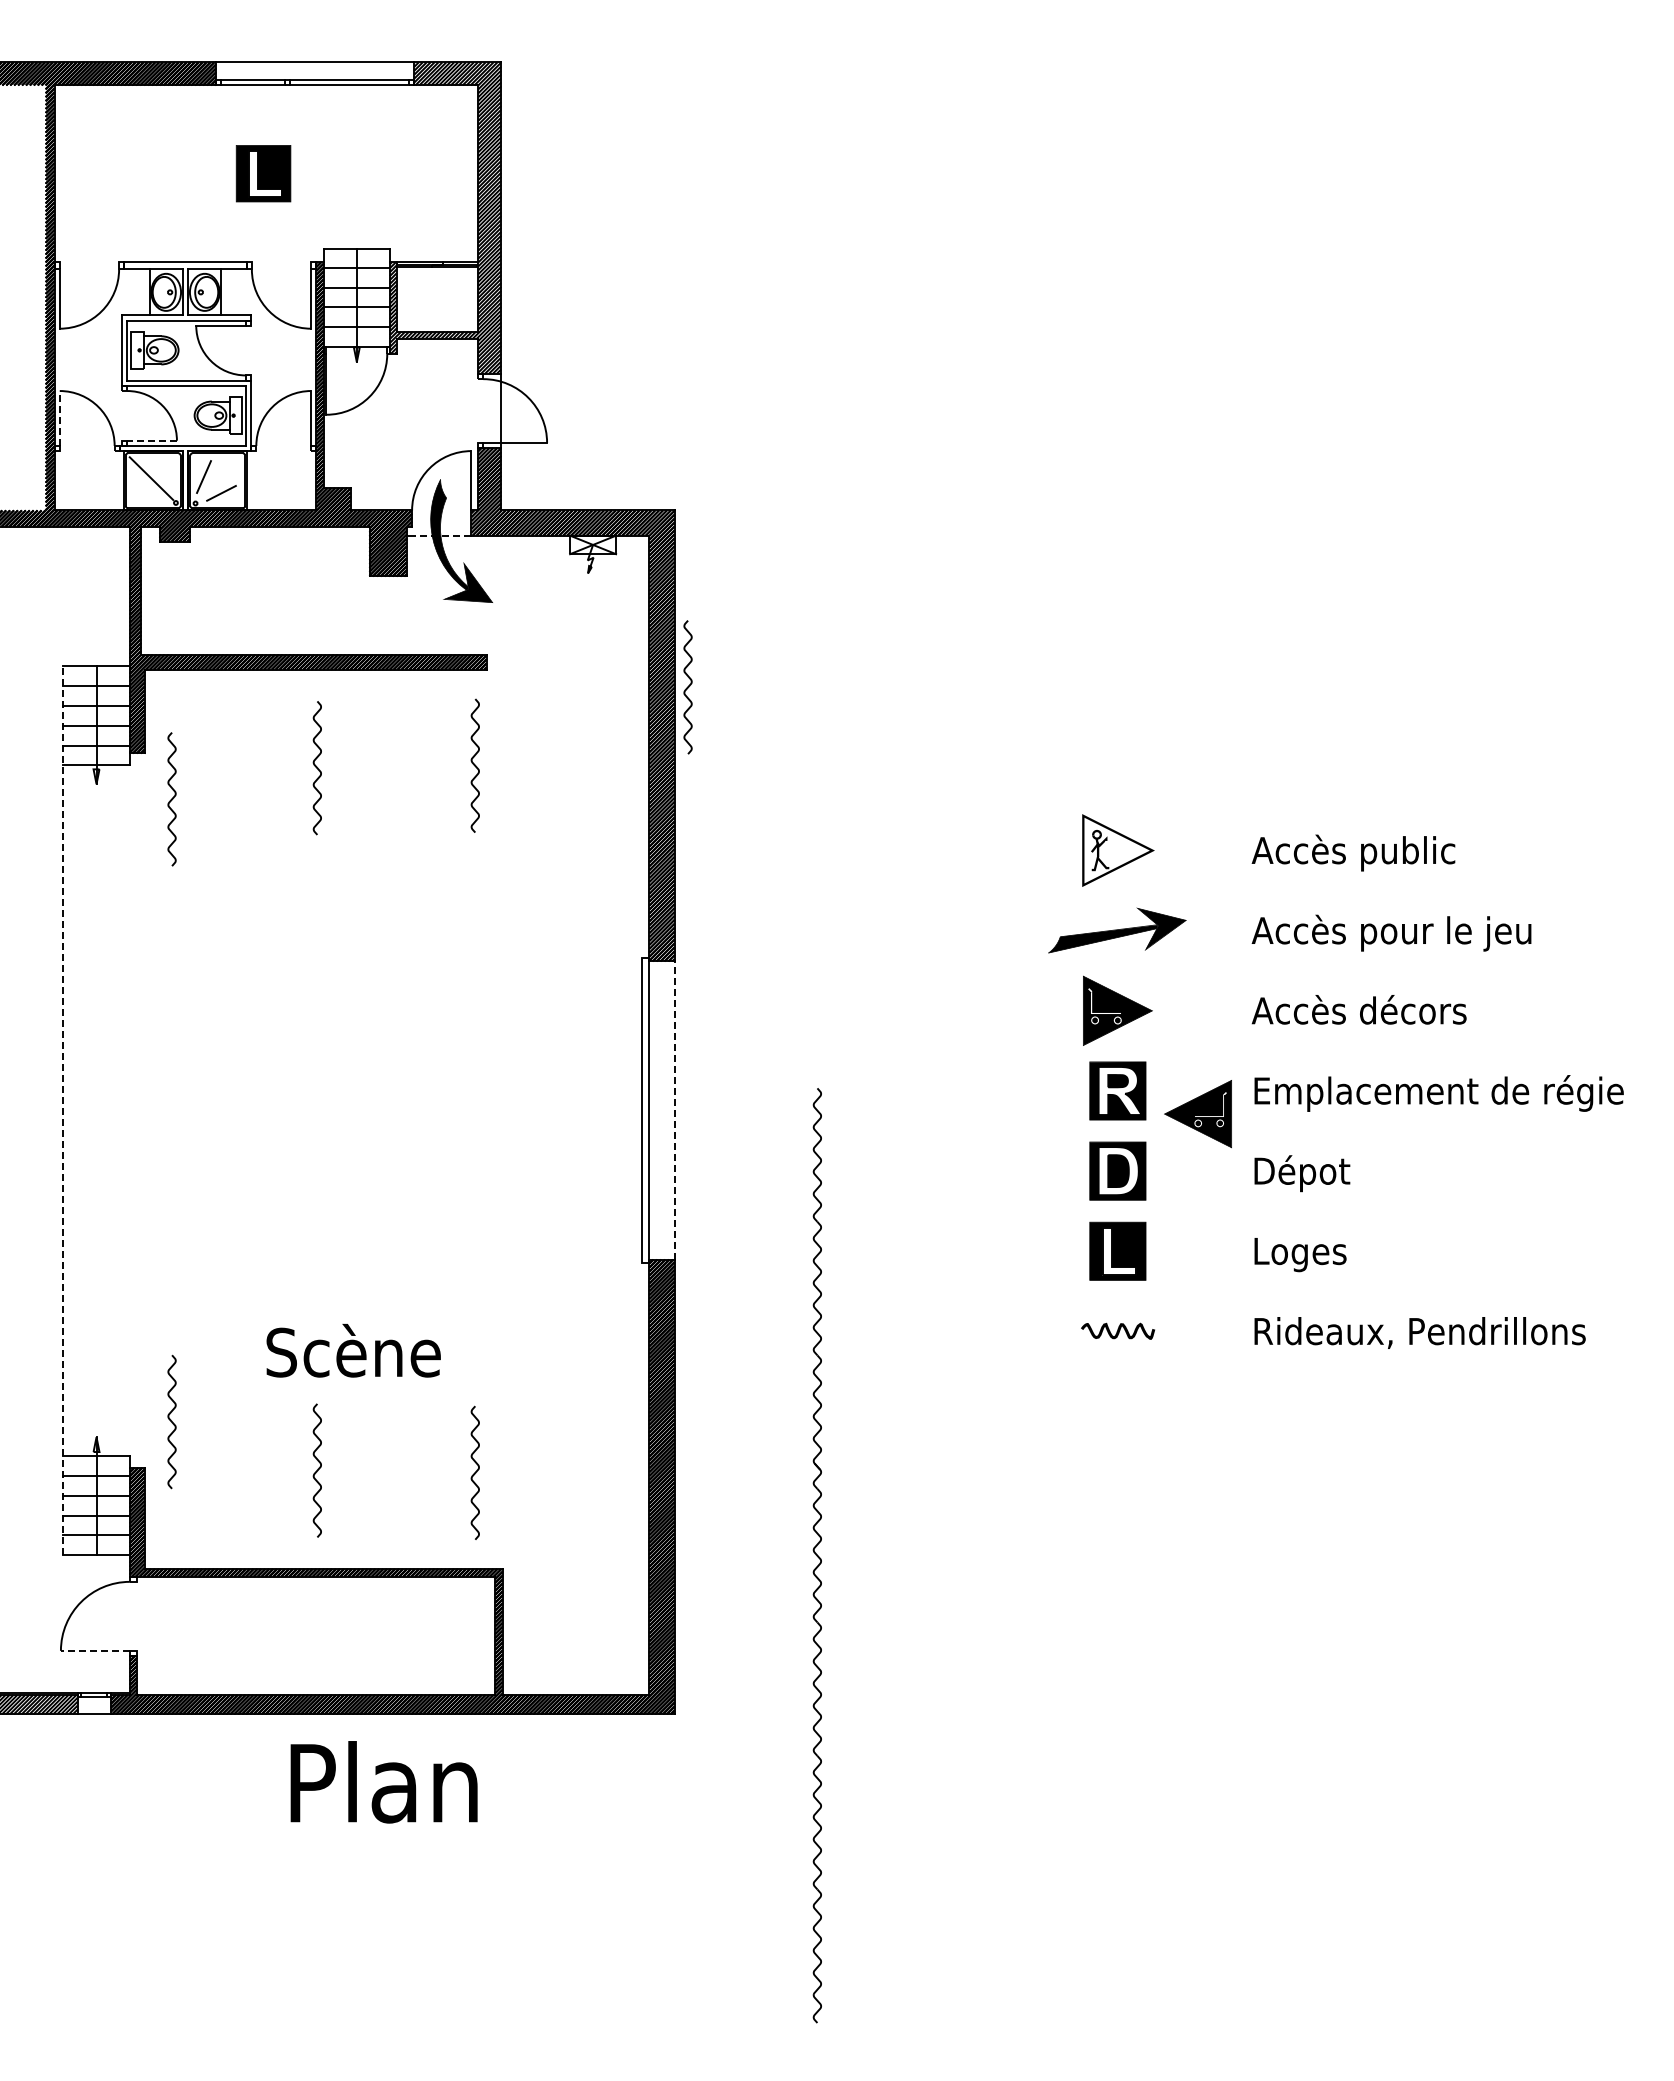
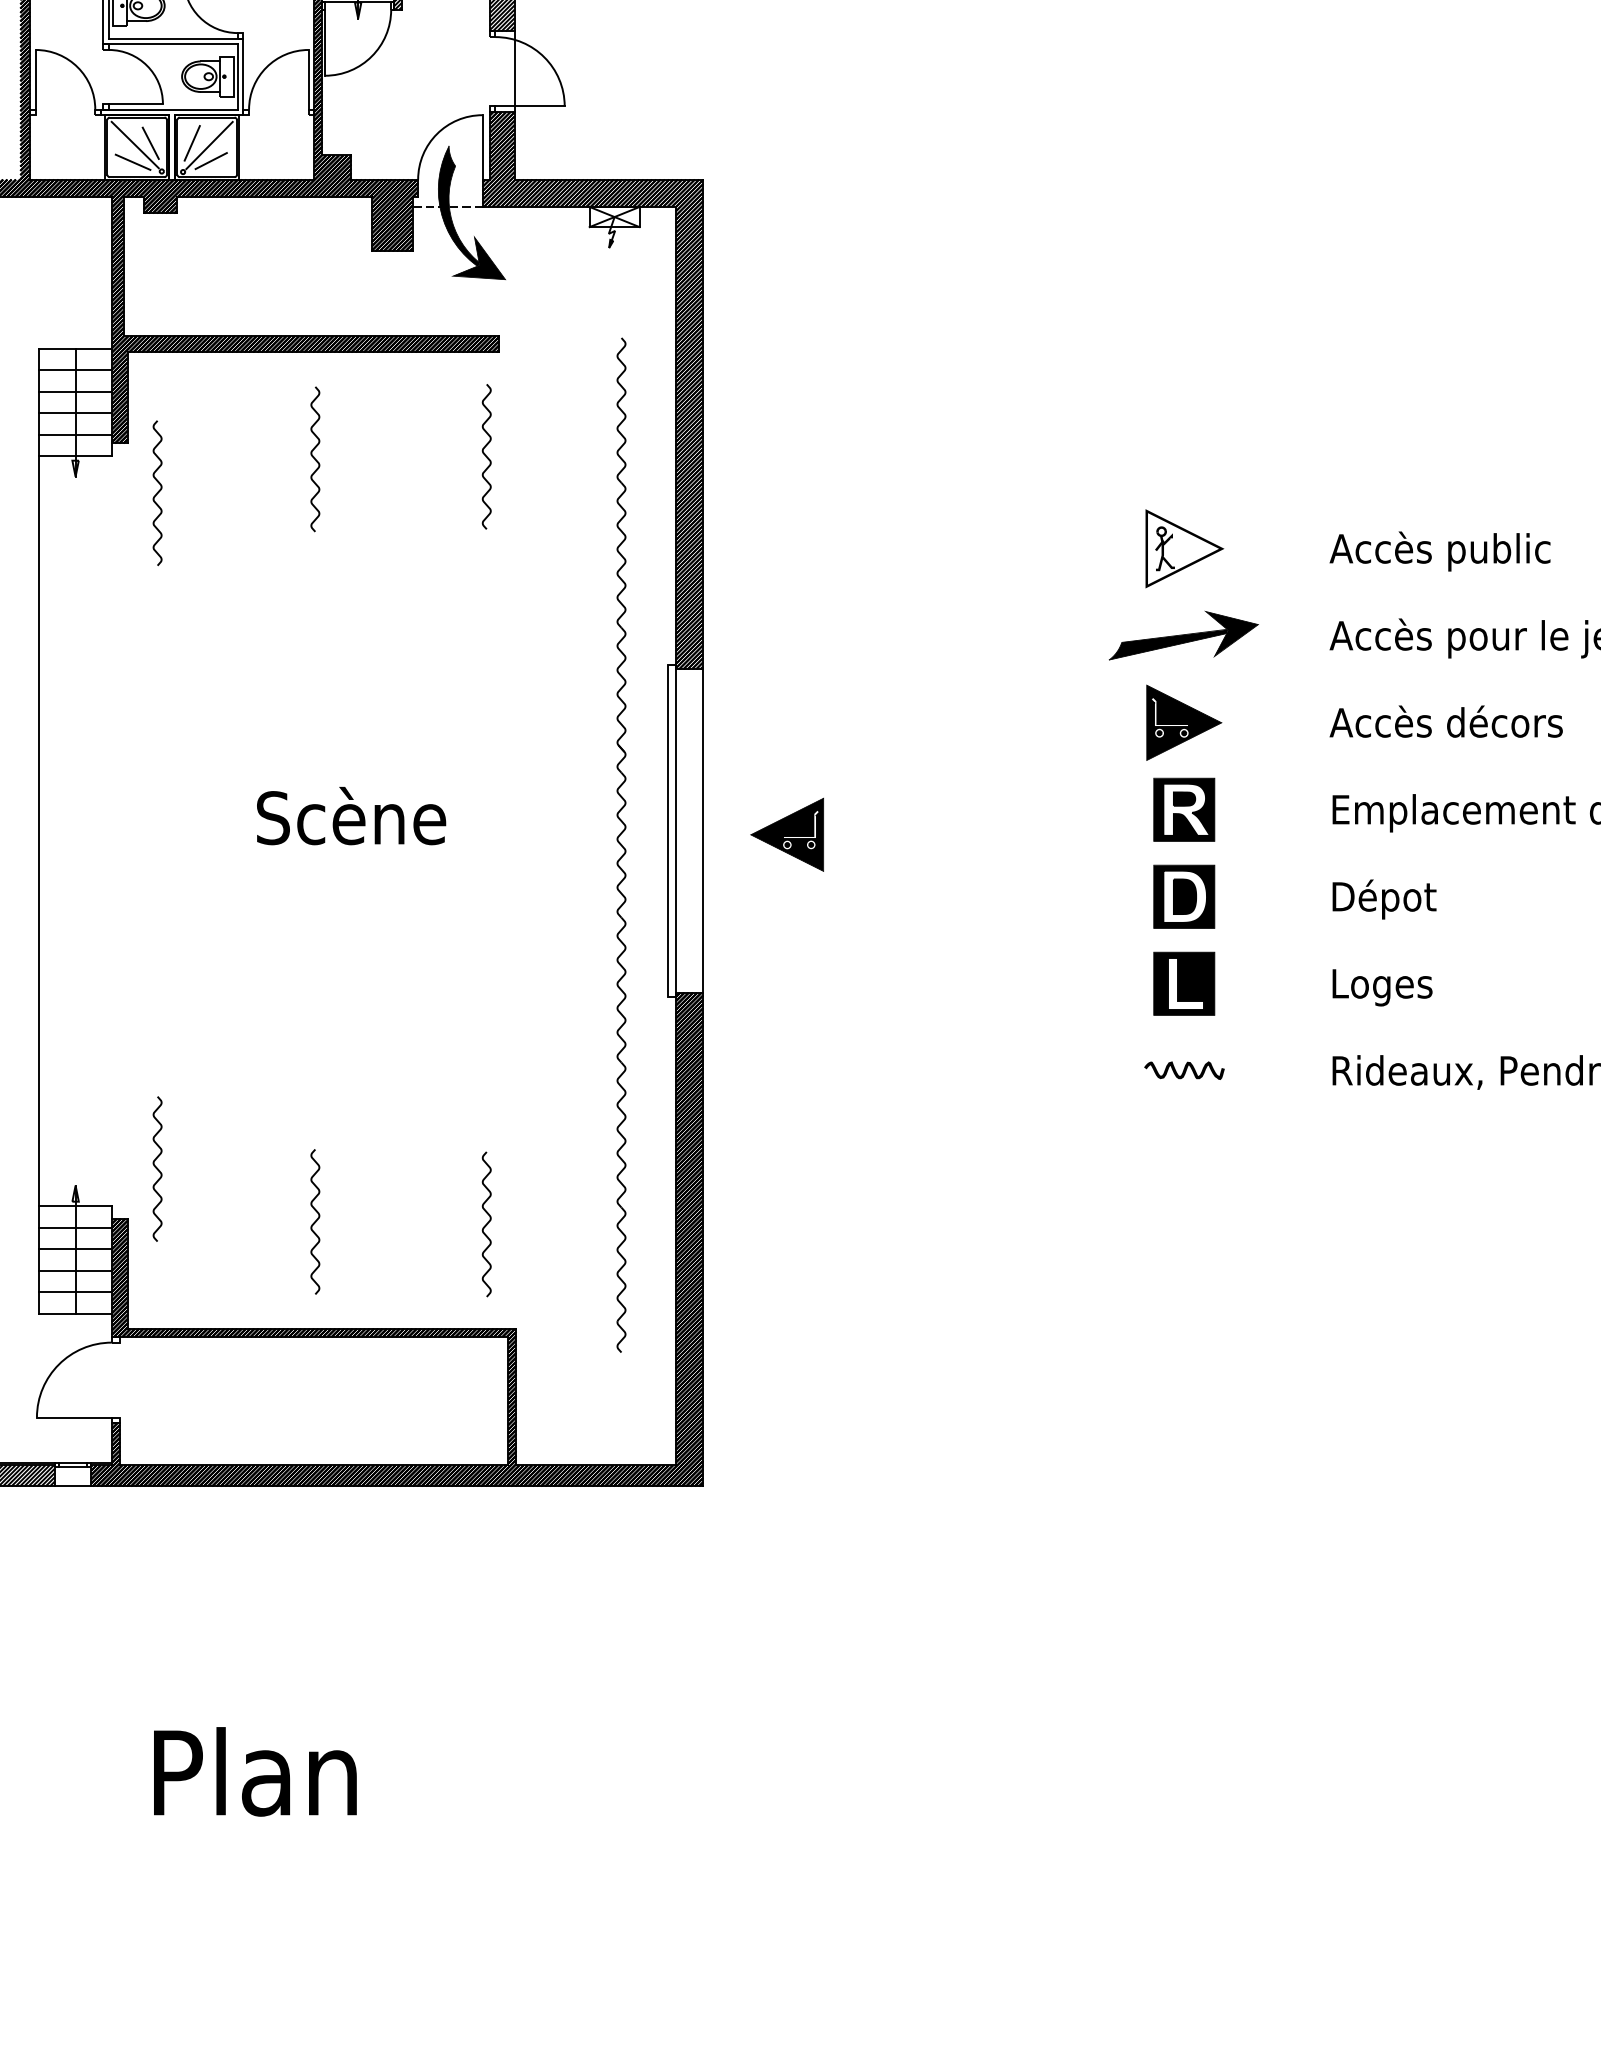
line: (59, 417) -> (35, 78), dashed -> solid
line: (152, 440) -> (136, 103), dashed -> solid
line: (165, 476) -> (150, 142), added
line: (219, 478) -> (209, 144), added
line: (149, 494) -> (133, 162), added
curve: (687, 687) -> (717, 371), removed
line: (63, 1110) -> (39, 830), dashed -> solid
line: (674, 1110) -> (702, 830), dashed -> solid
part: (1197, 1114) -> (786, 835), moved
text: (353, 1350) -> (351, 815), moved
part: (816, 1555) -> (620, 845), moved
line: (94, 1650) -> (73, 1417), dashed -> solid
text: (383, 1782) -> (254, 1772), moved

